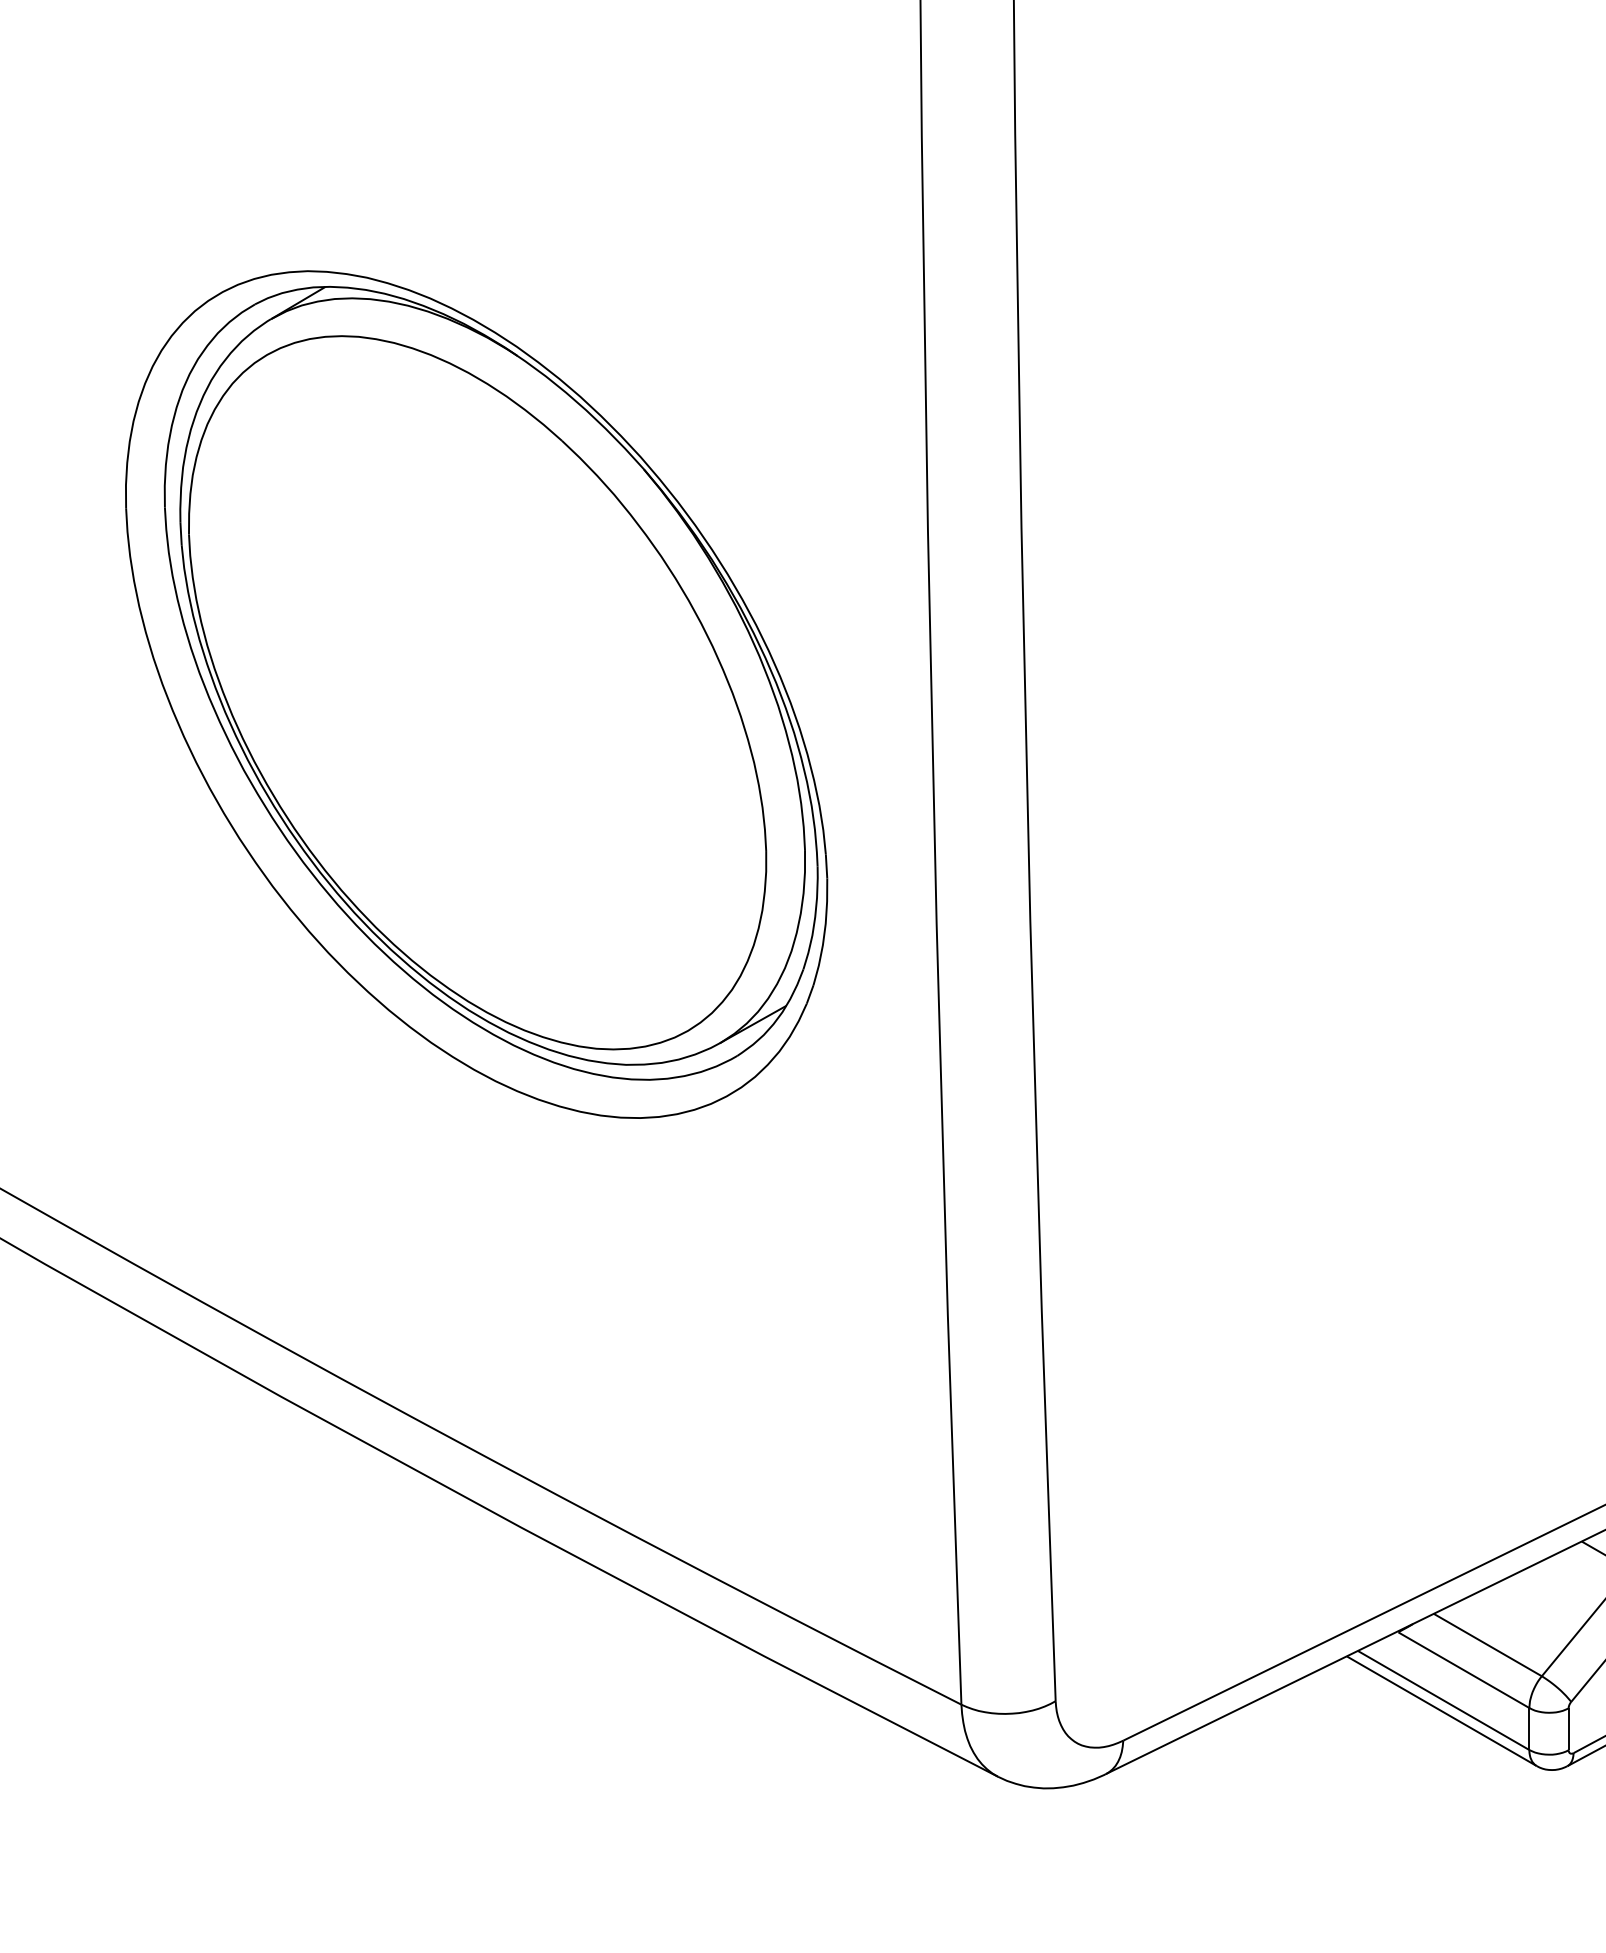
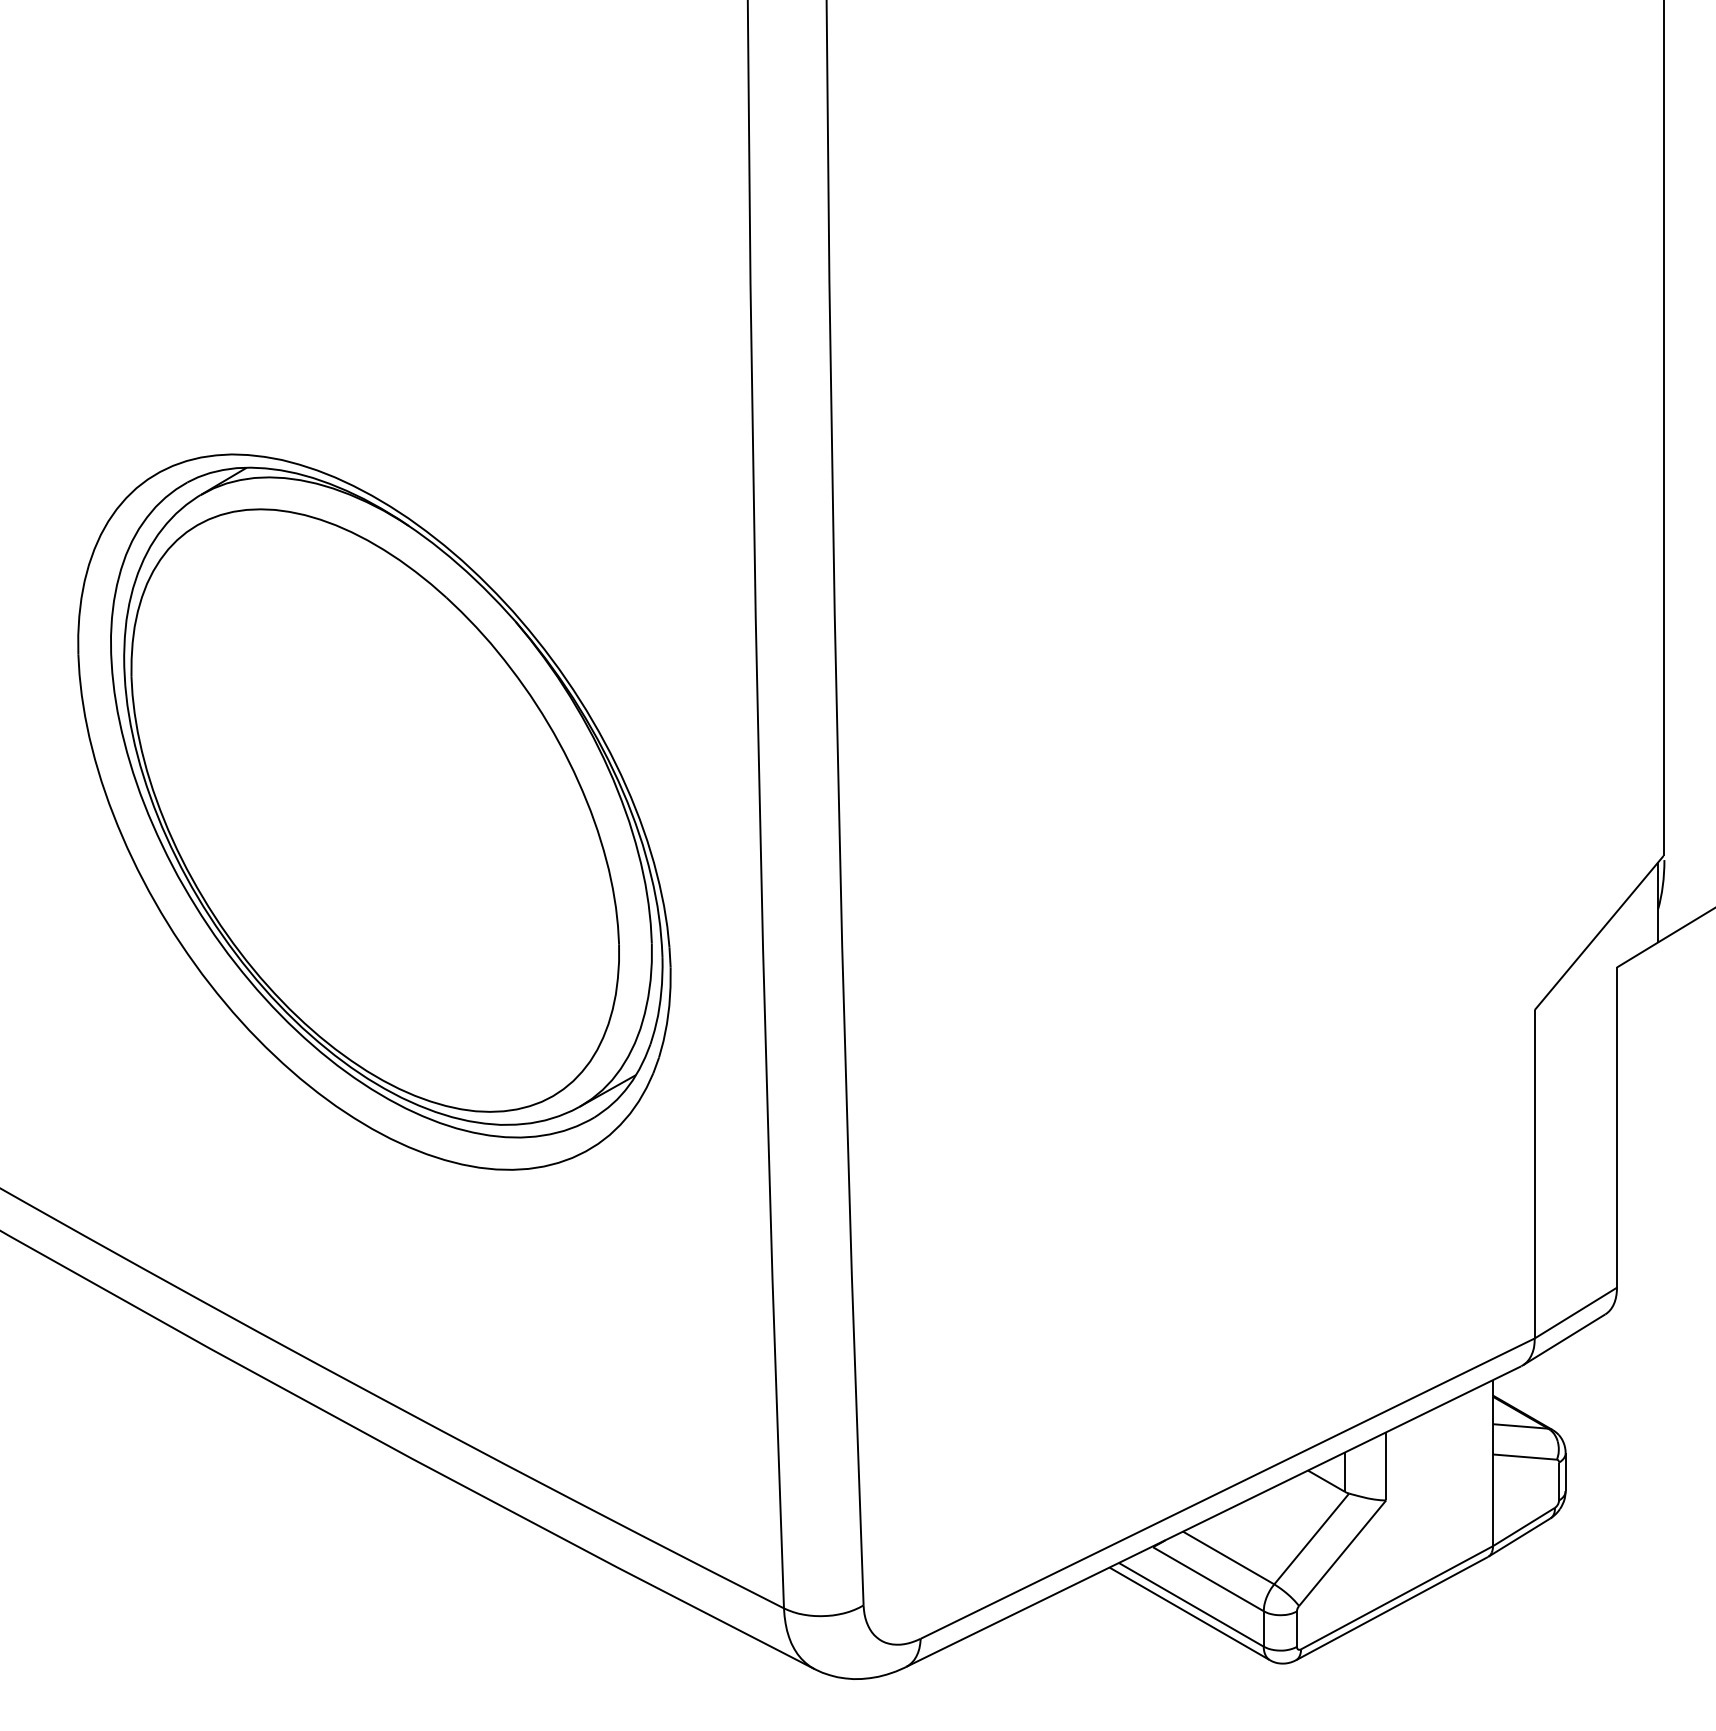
part: (476, 693) -> (374, 811), moved

